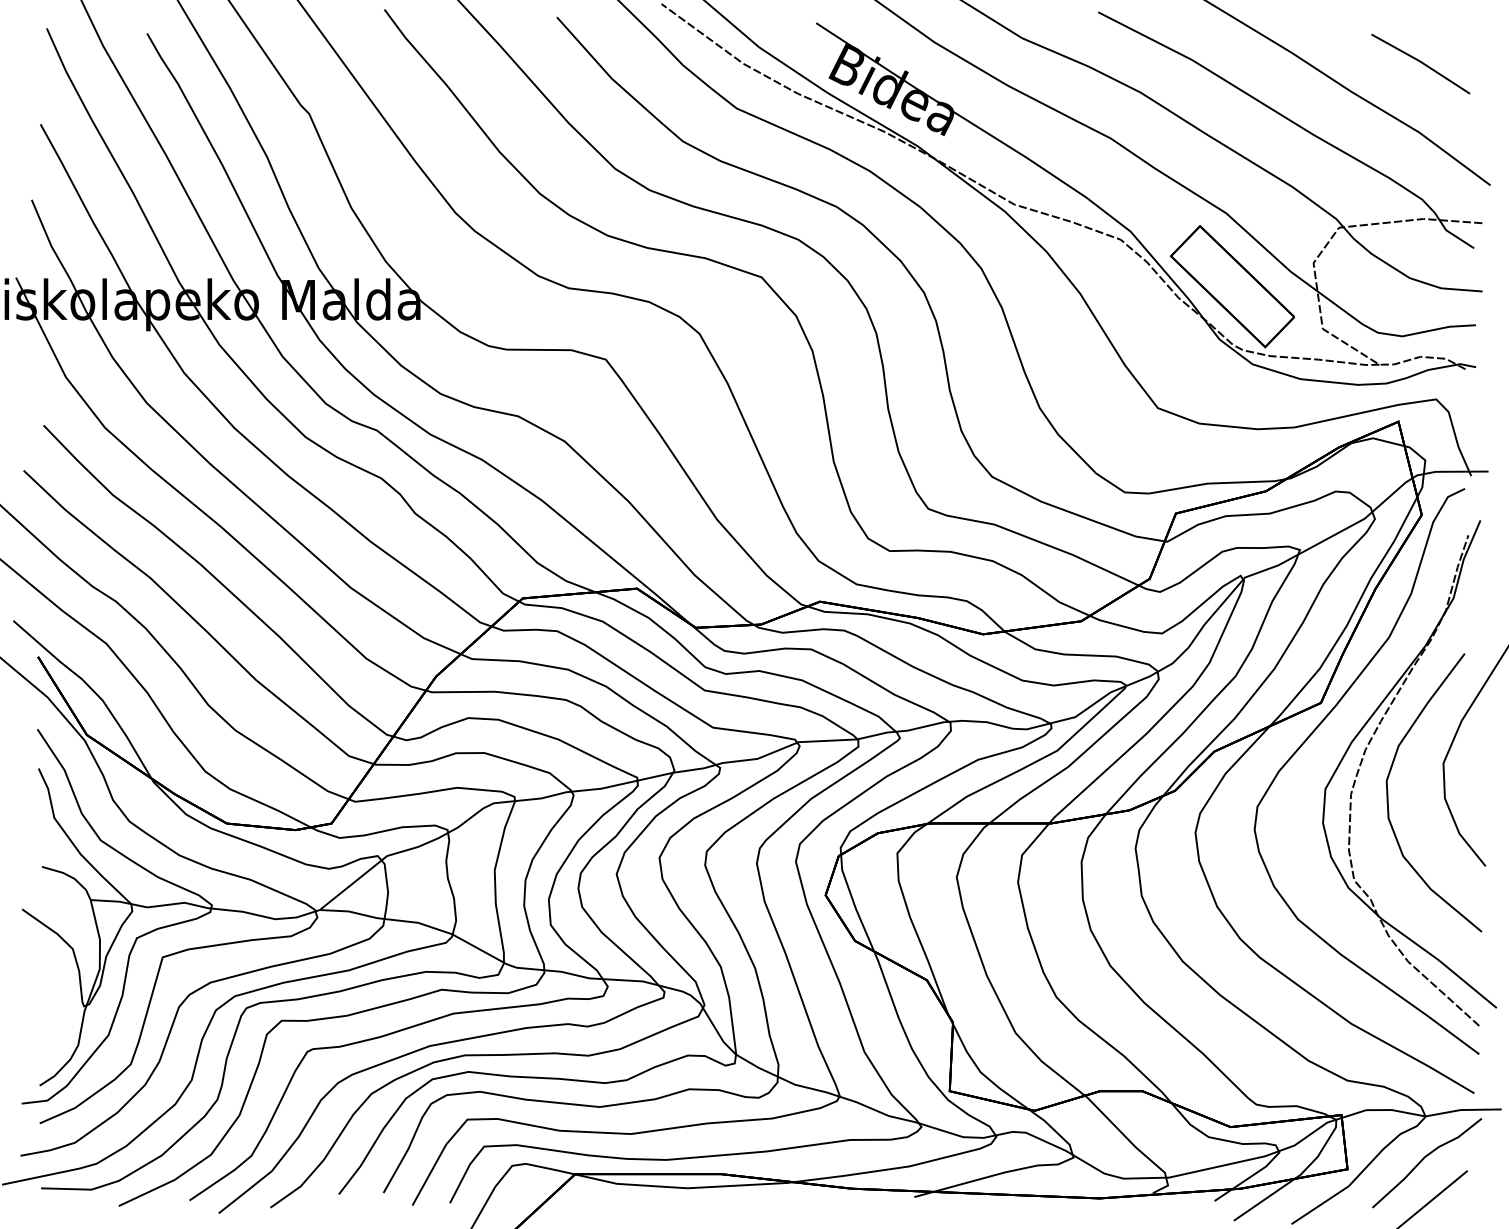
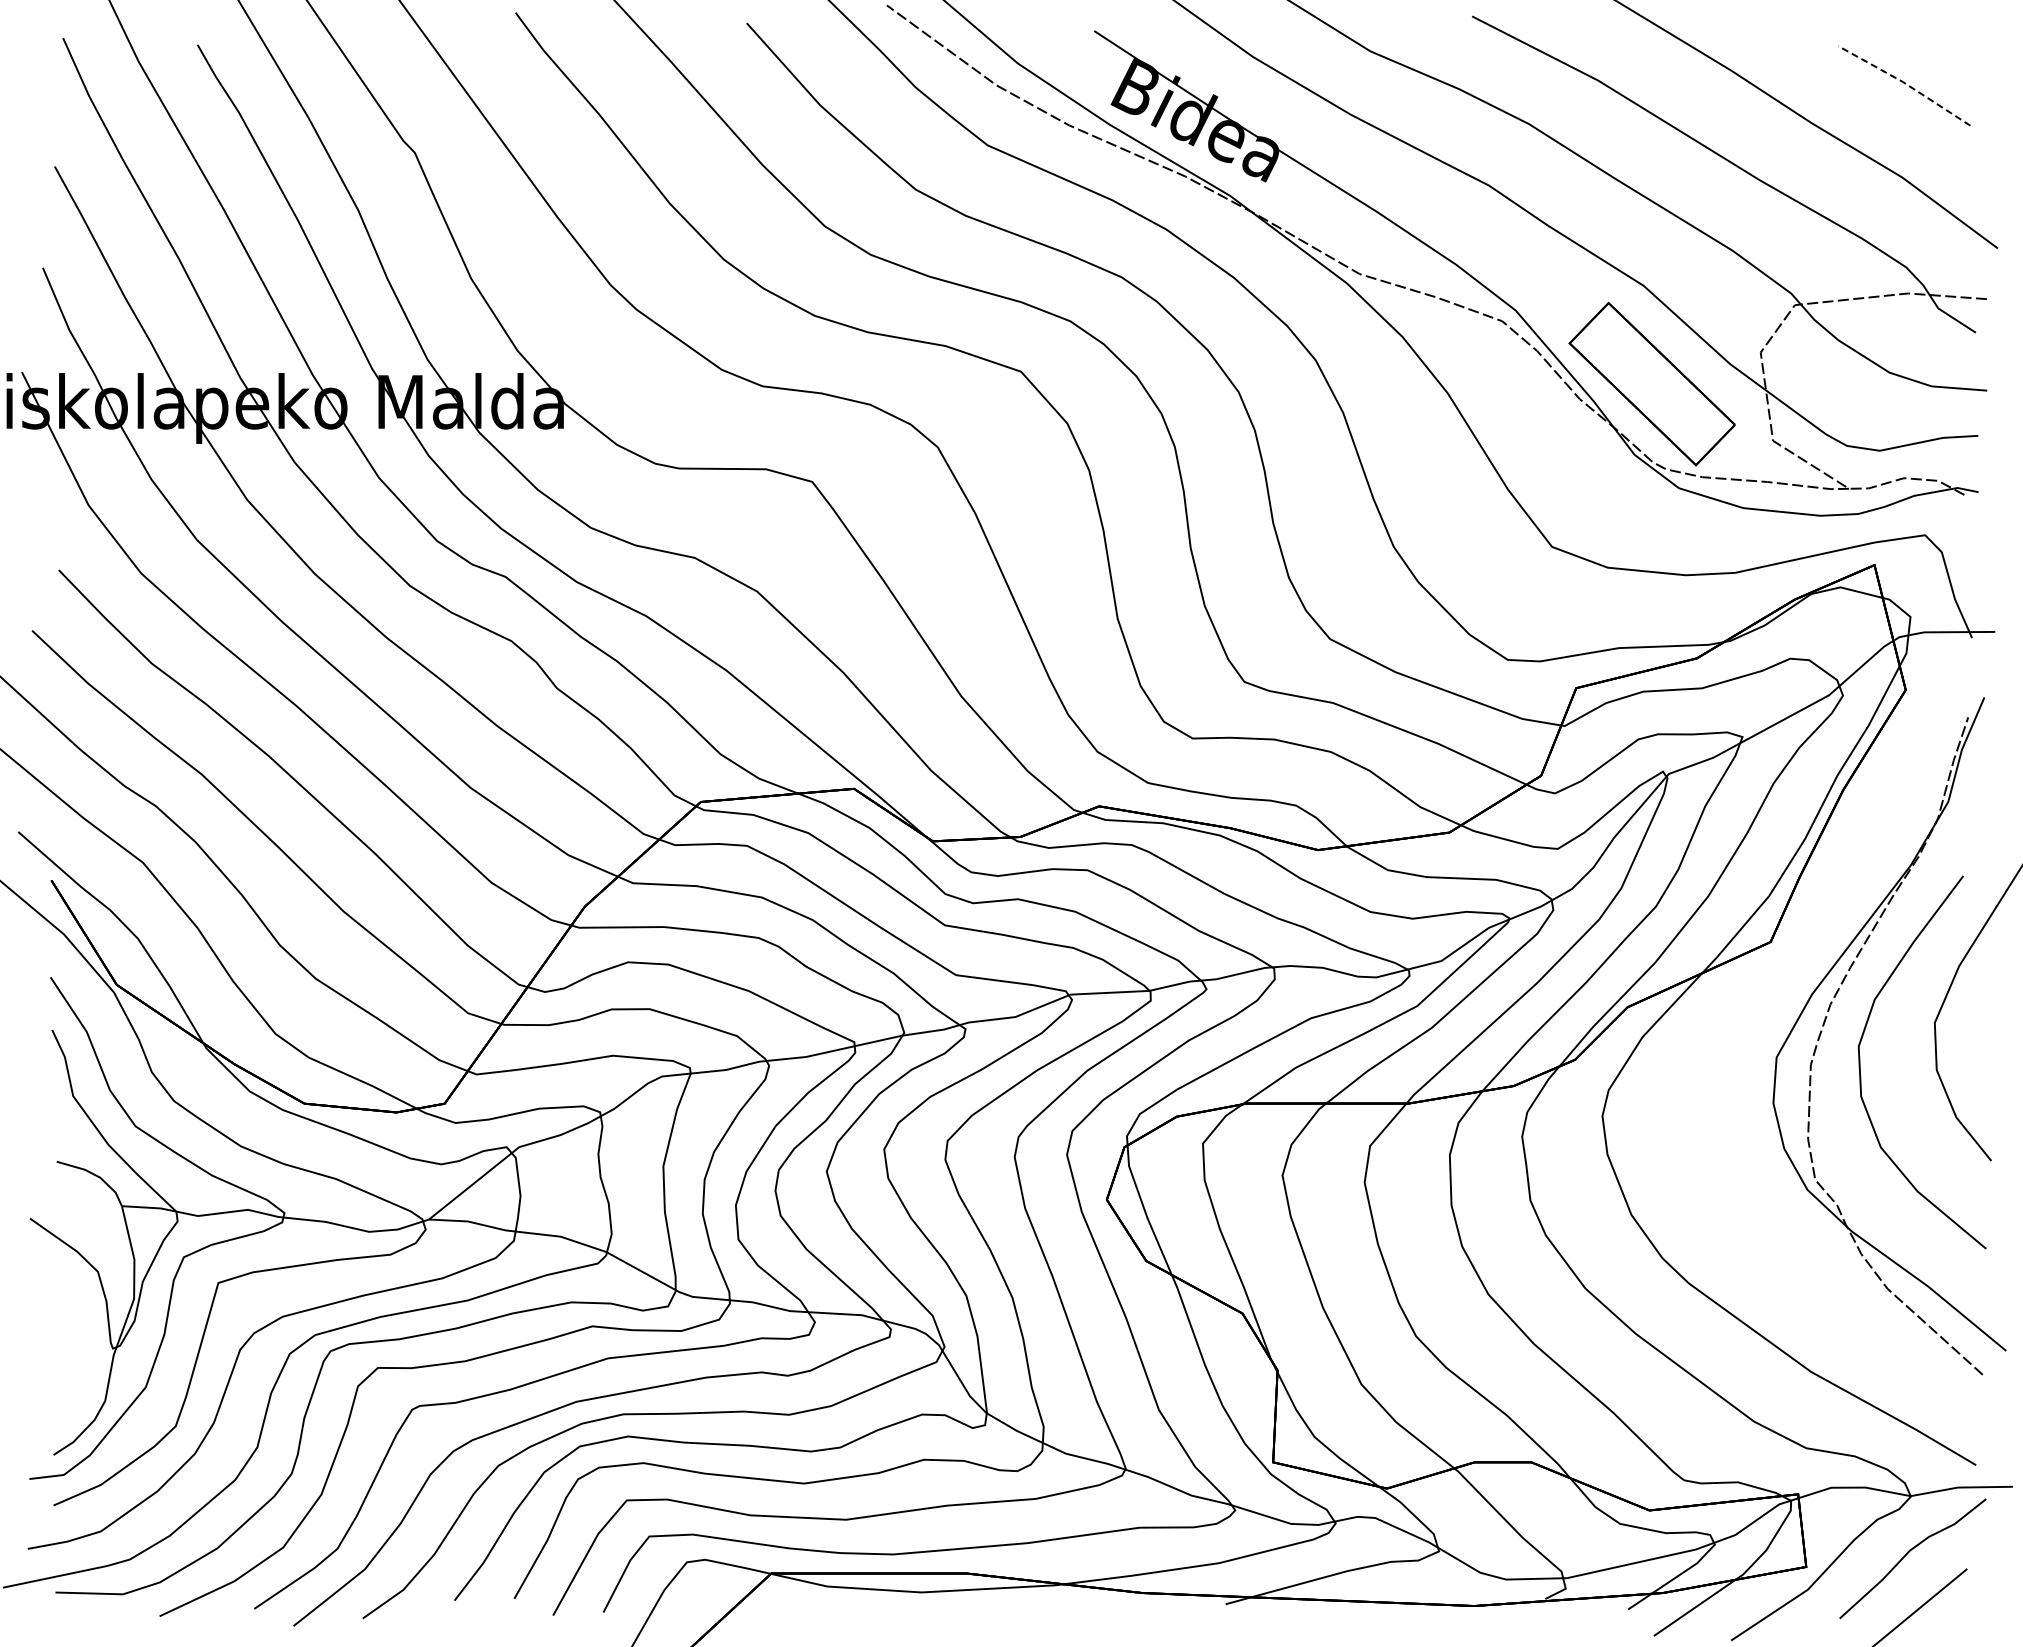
line: (1421, 62) -> (1905, 83), solid -> dashed
curve: (1317, 727) -> (1766, 975), removed

